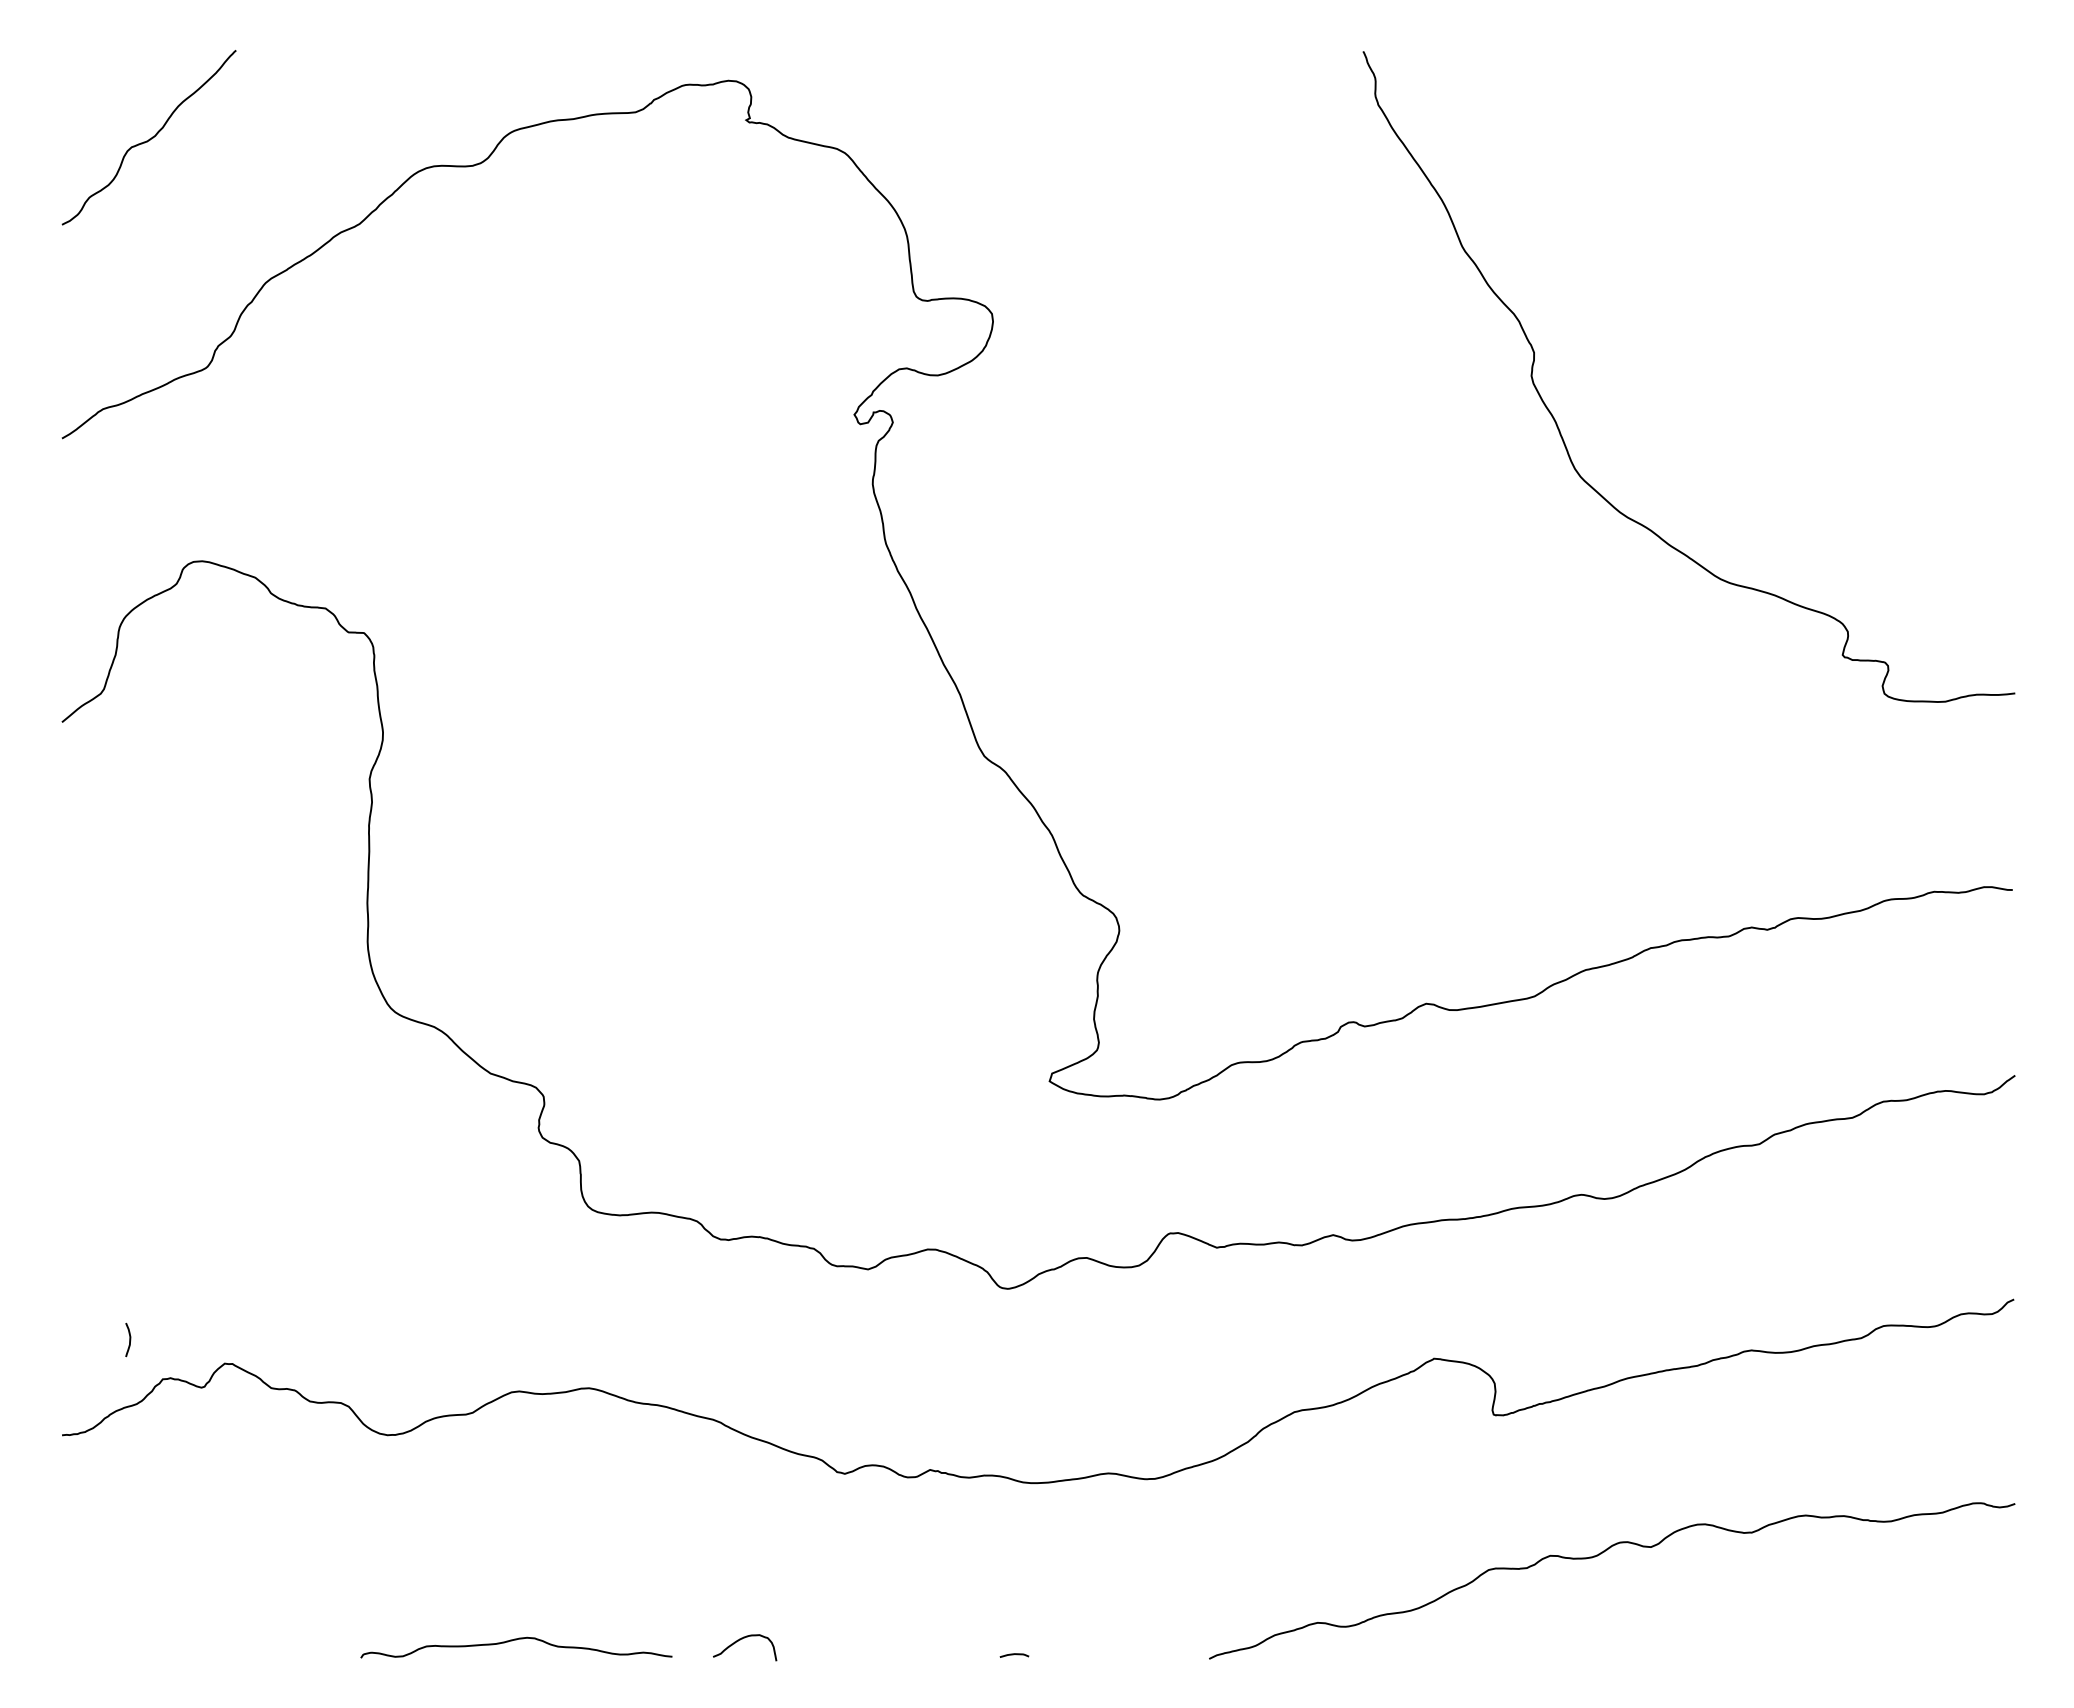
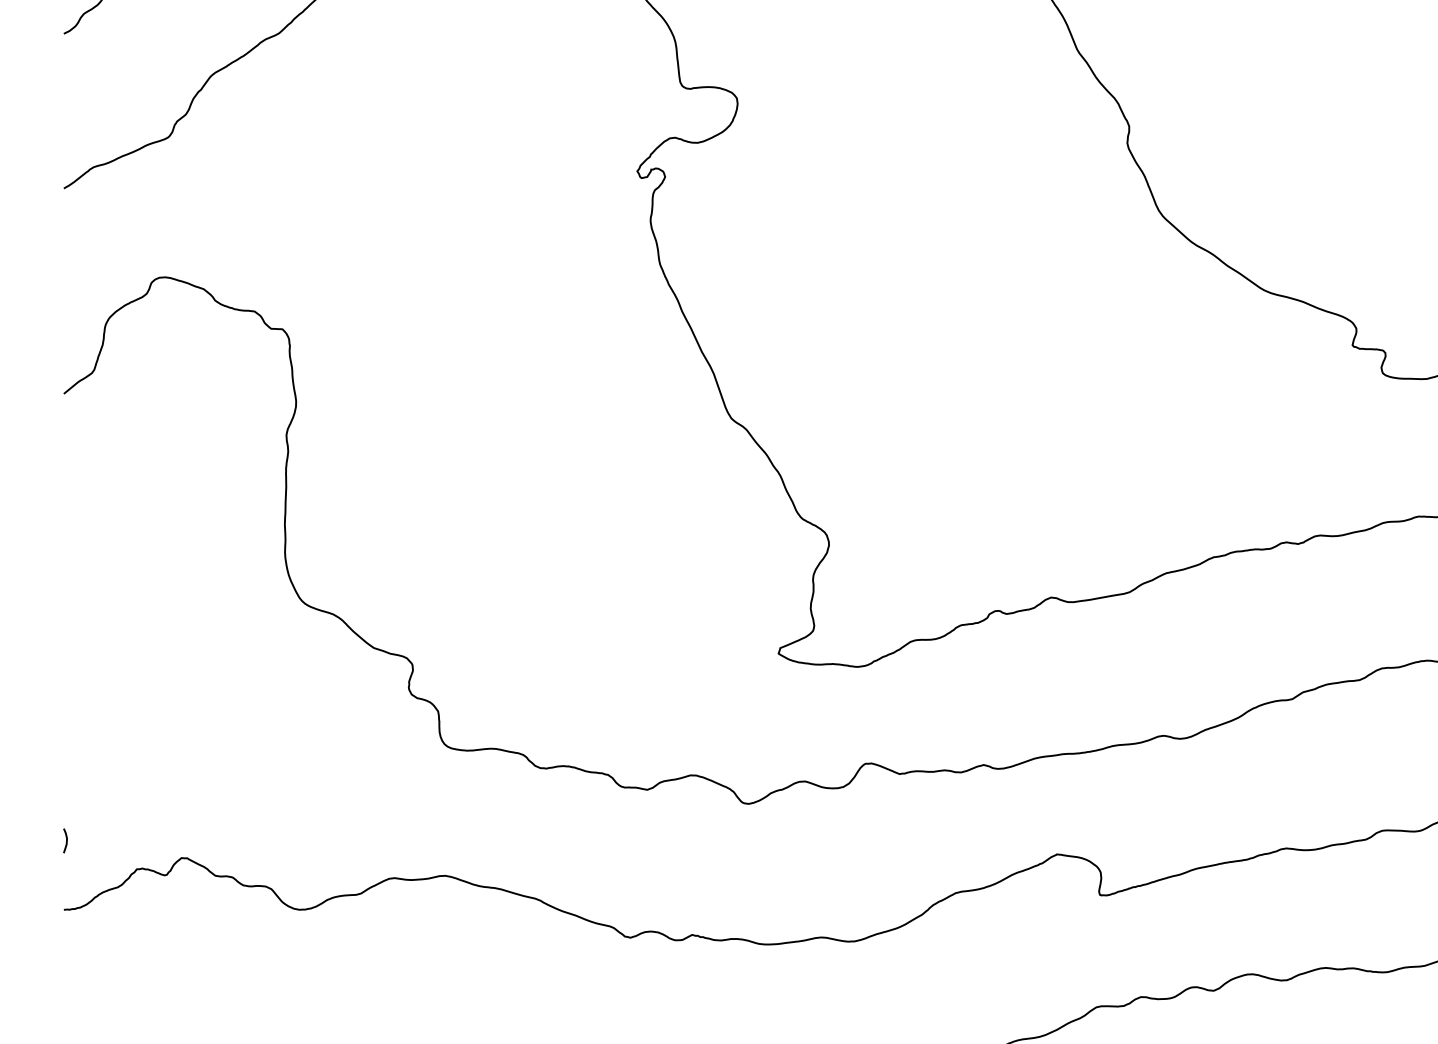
curve: (129, 1339) -> (66, 840), moved

